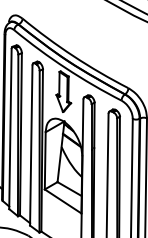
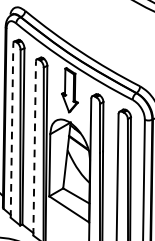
line: (10, 128) -> (12, 130), solid -> dashed
line: (31, 145) -> (34, 148), solid -> dashed

